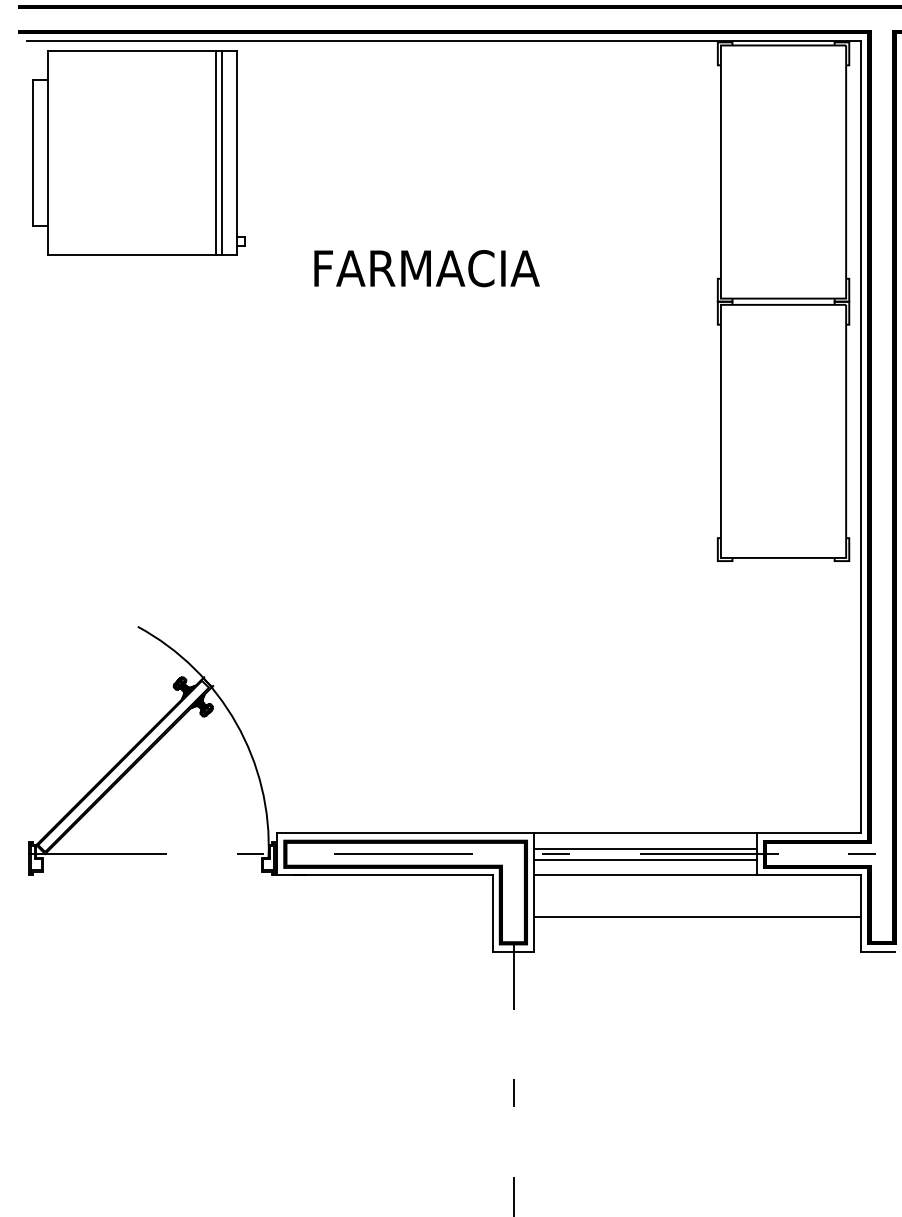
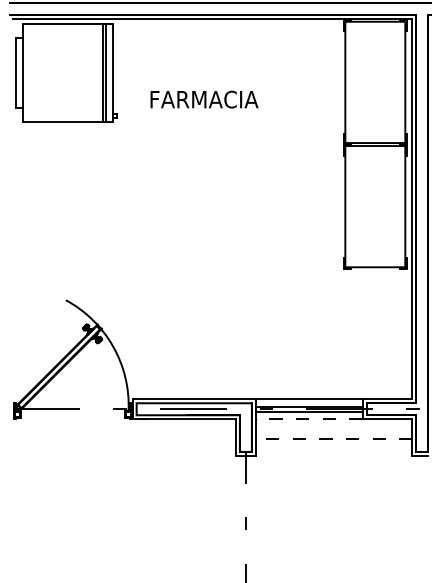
text: (426, 268) -> (204, 99), moved
line: (644, 875) -> (308, 419), solid -> dashed
line: (696, 917) -> (333, 439), solid -> dashed

